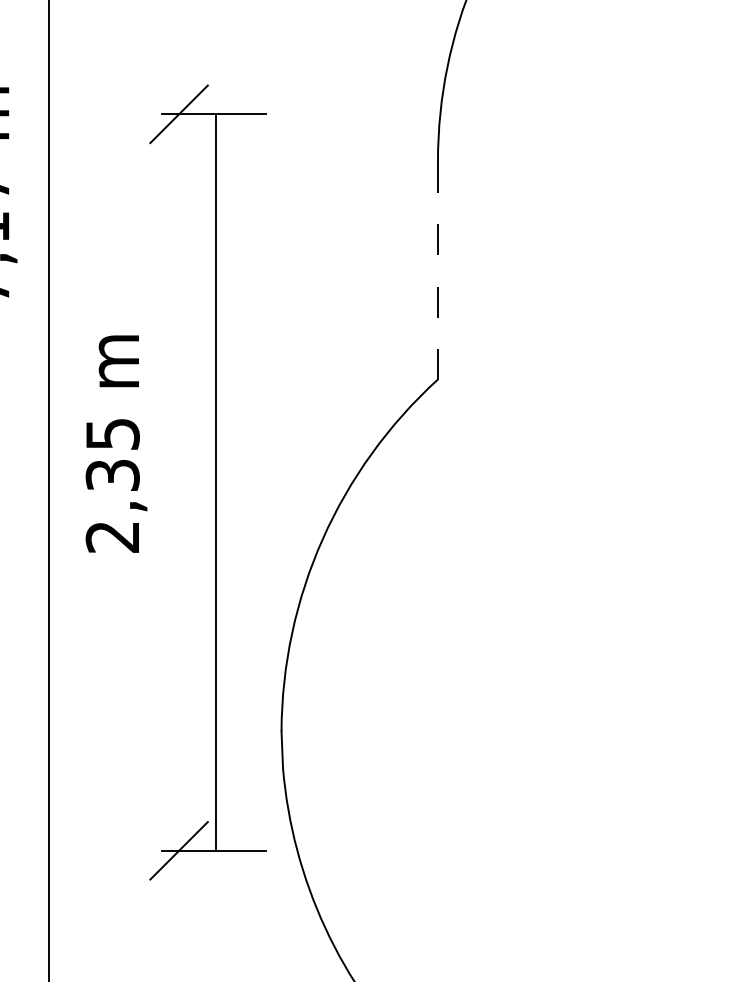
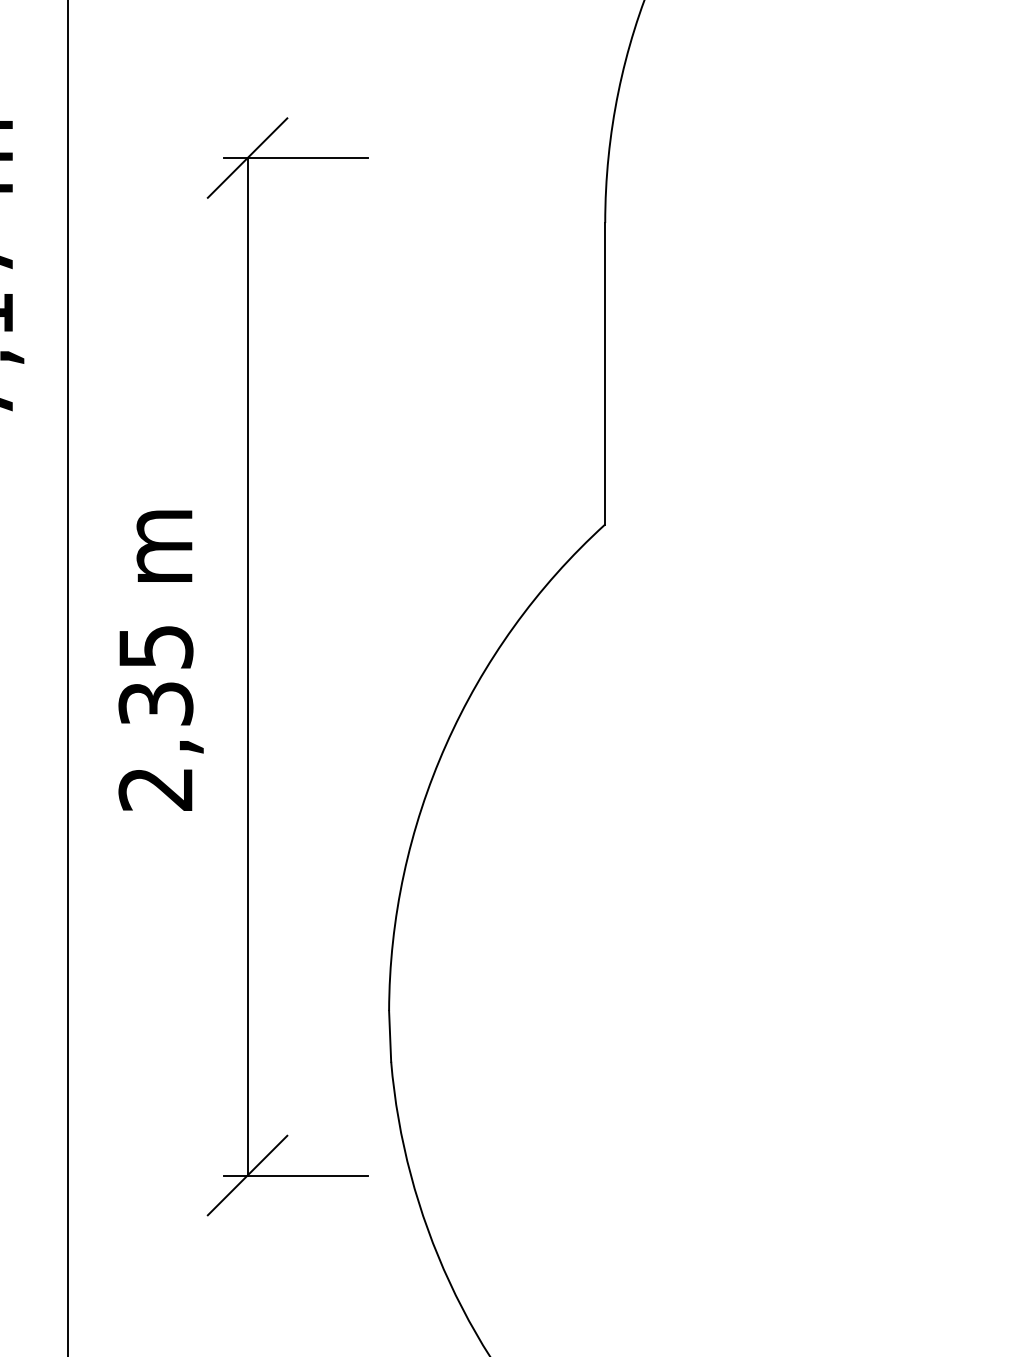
line: (437, 270) -> (604, 373), dashed -> solid
text: (116, 443) -> (161, 659), moved
line: (216, 482) -> (248, 666), moved

